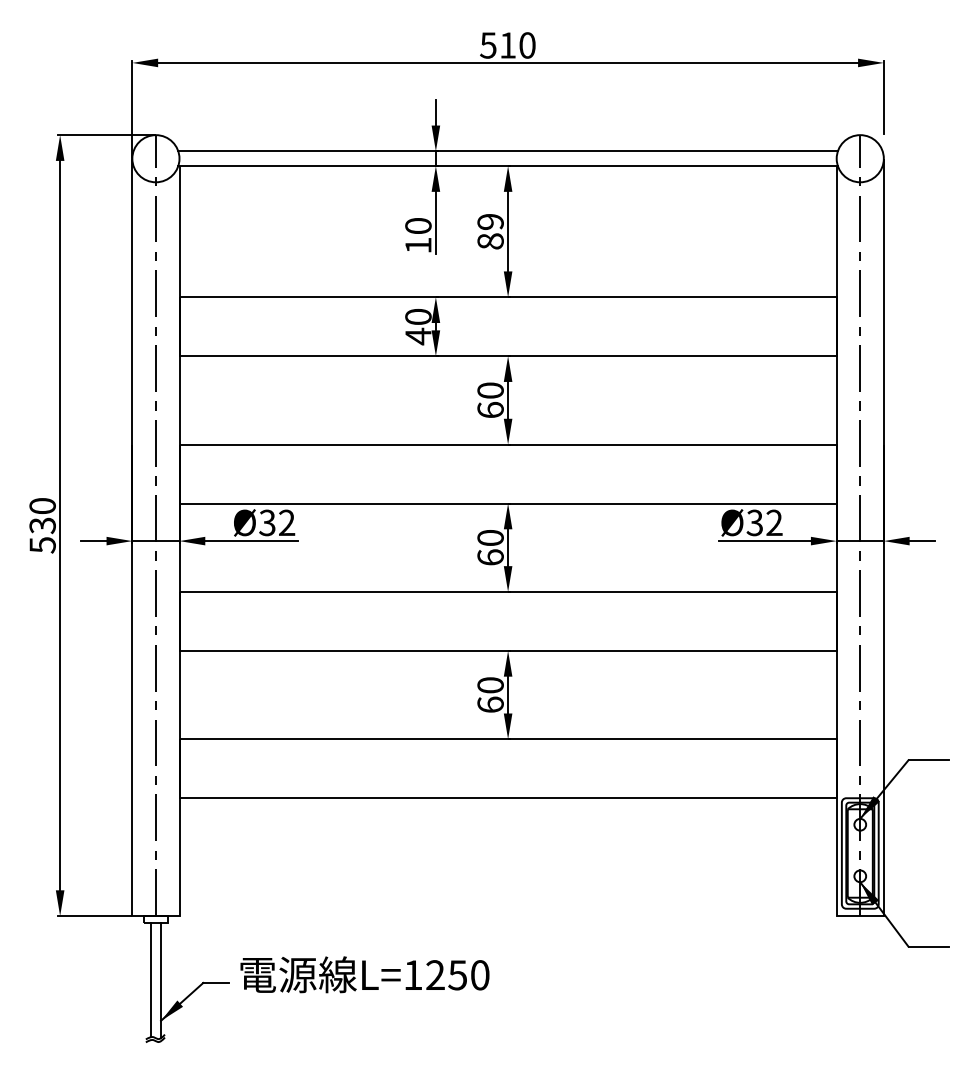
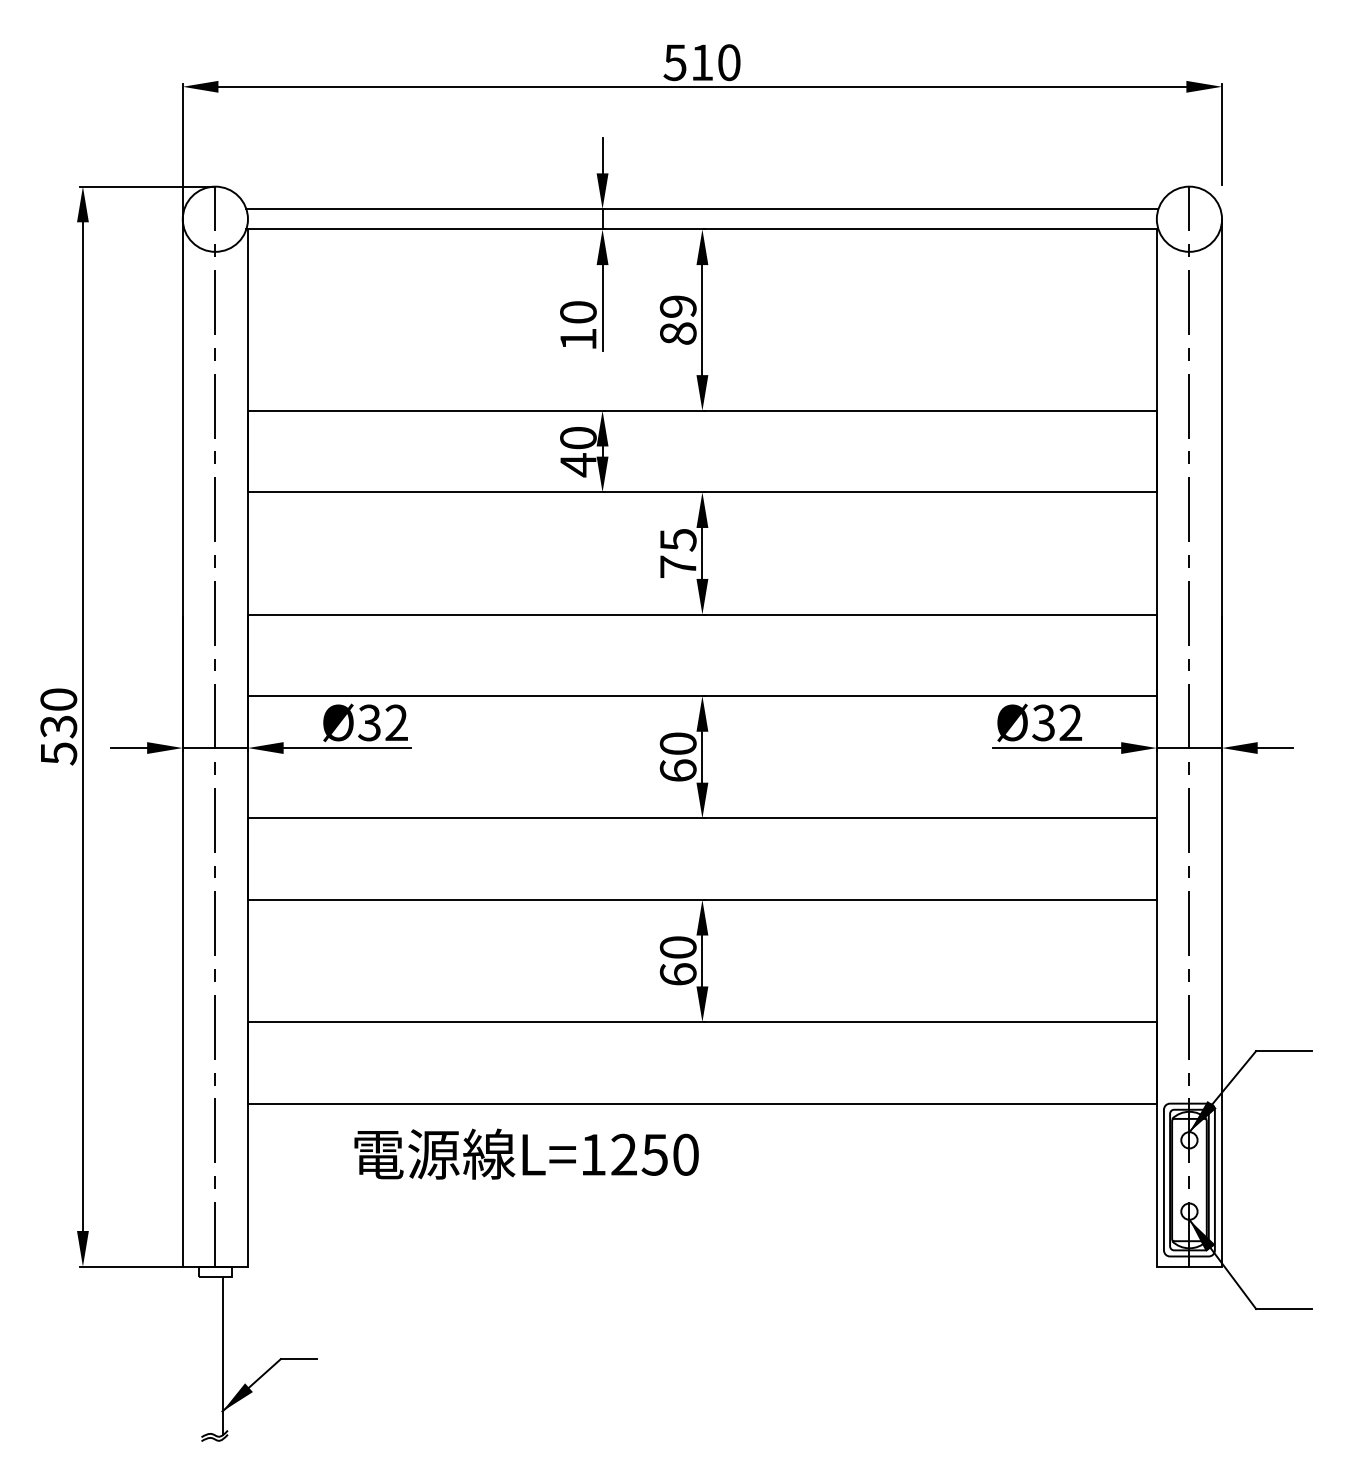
text: (490, 400) -> (678, 553), 60 -> 75
text: (364, 974) -> (525, 1153), moved
line: (150, 980) -> (207, 1355), removed

